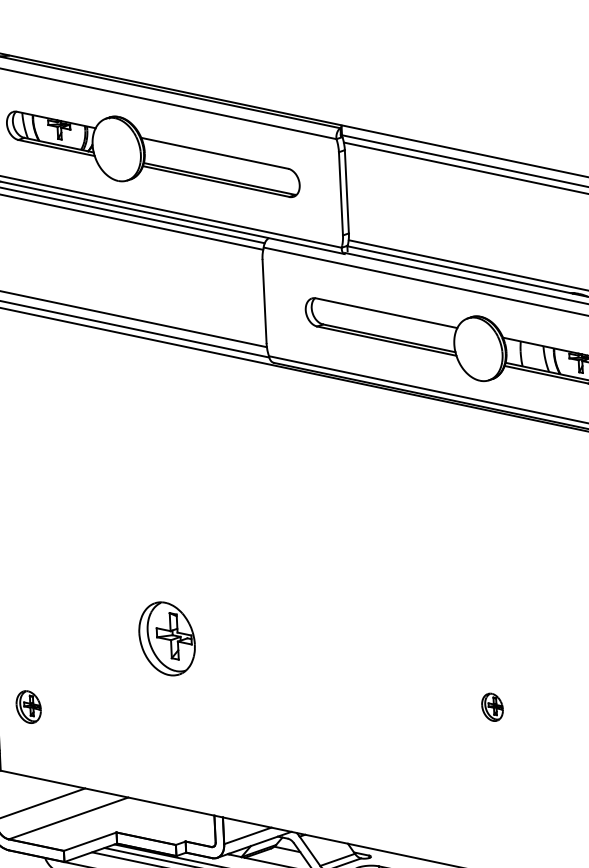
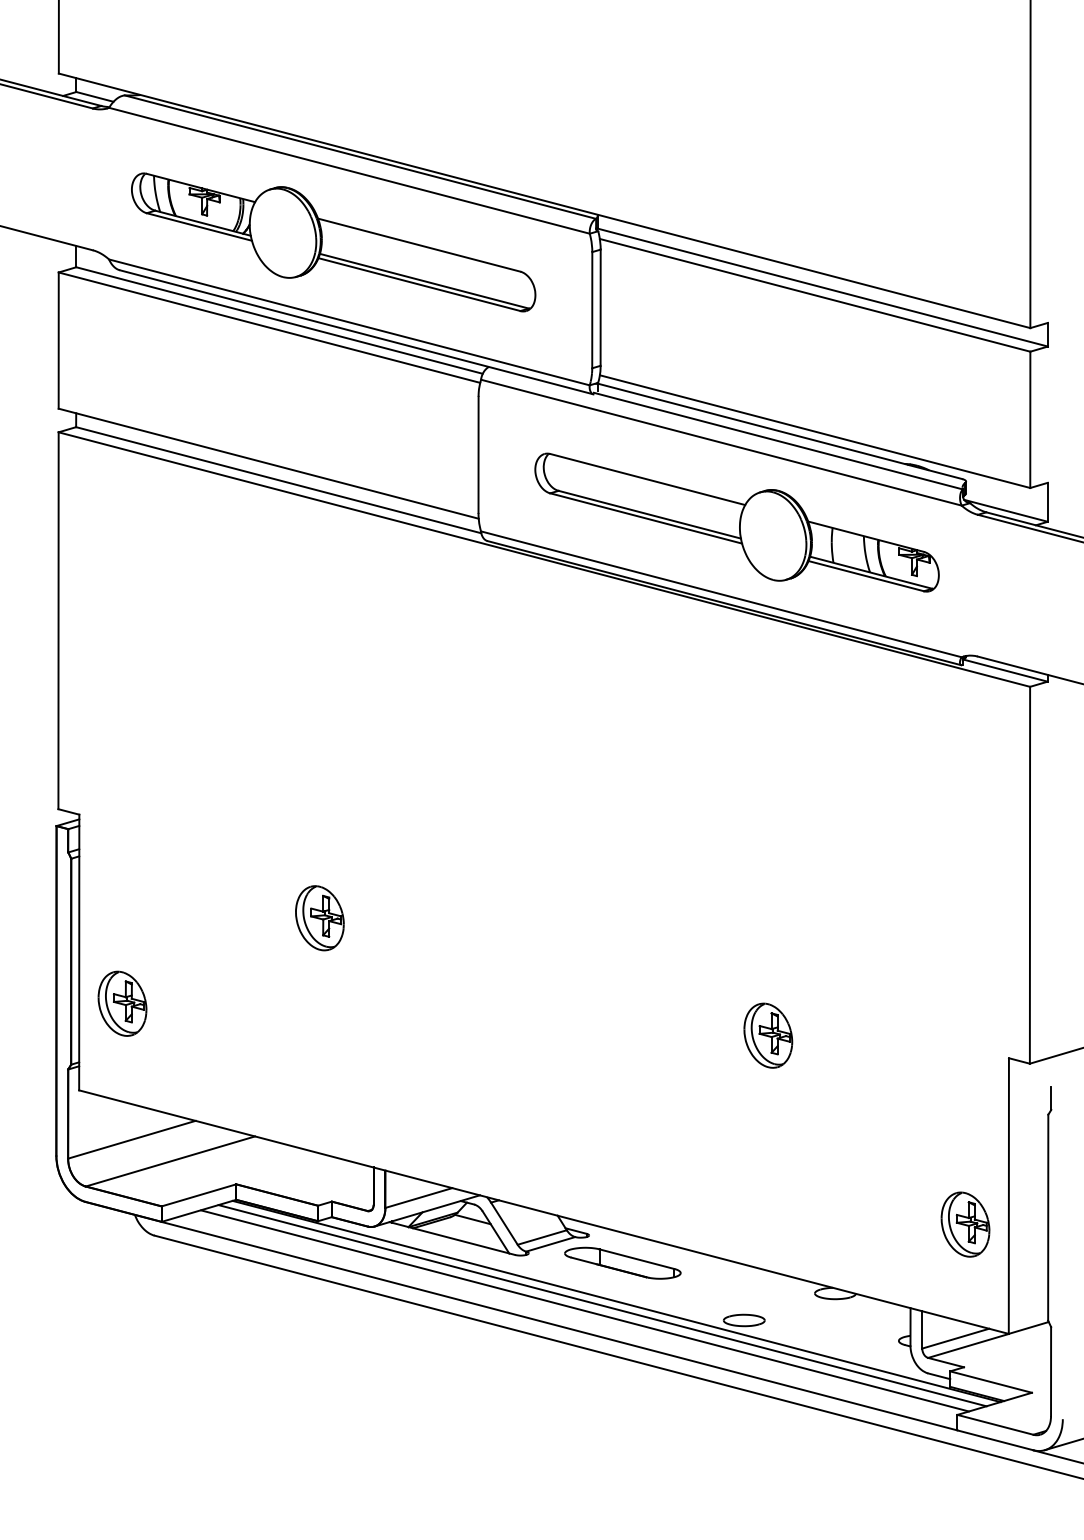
part: (166, 639) -> (319, 918), size x0.62
part: (28, 706) -> (122, 1003), size x1.43
part: (492, 707) -> (768, 1035), size x1.67

